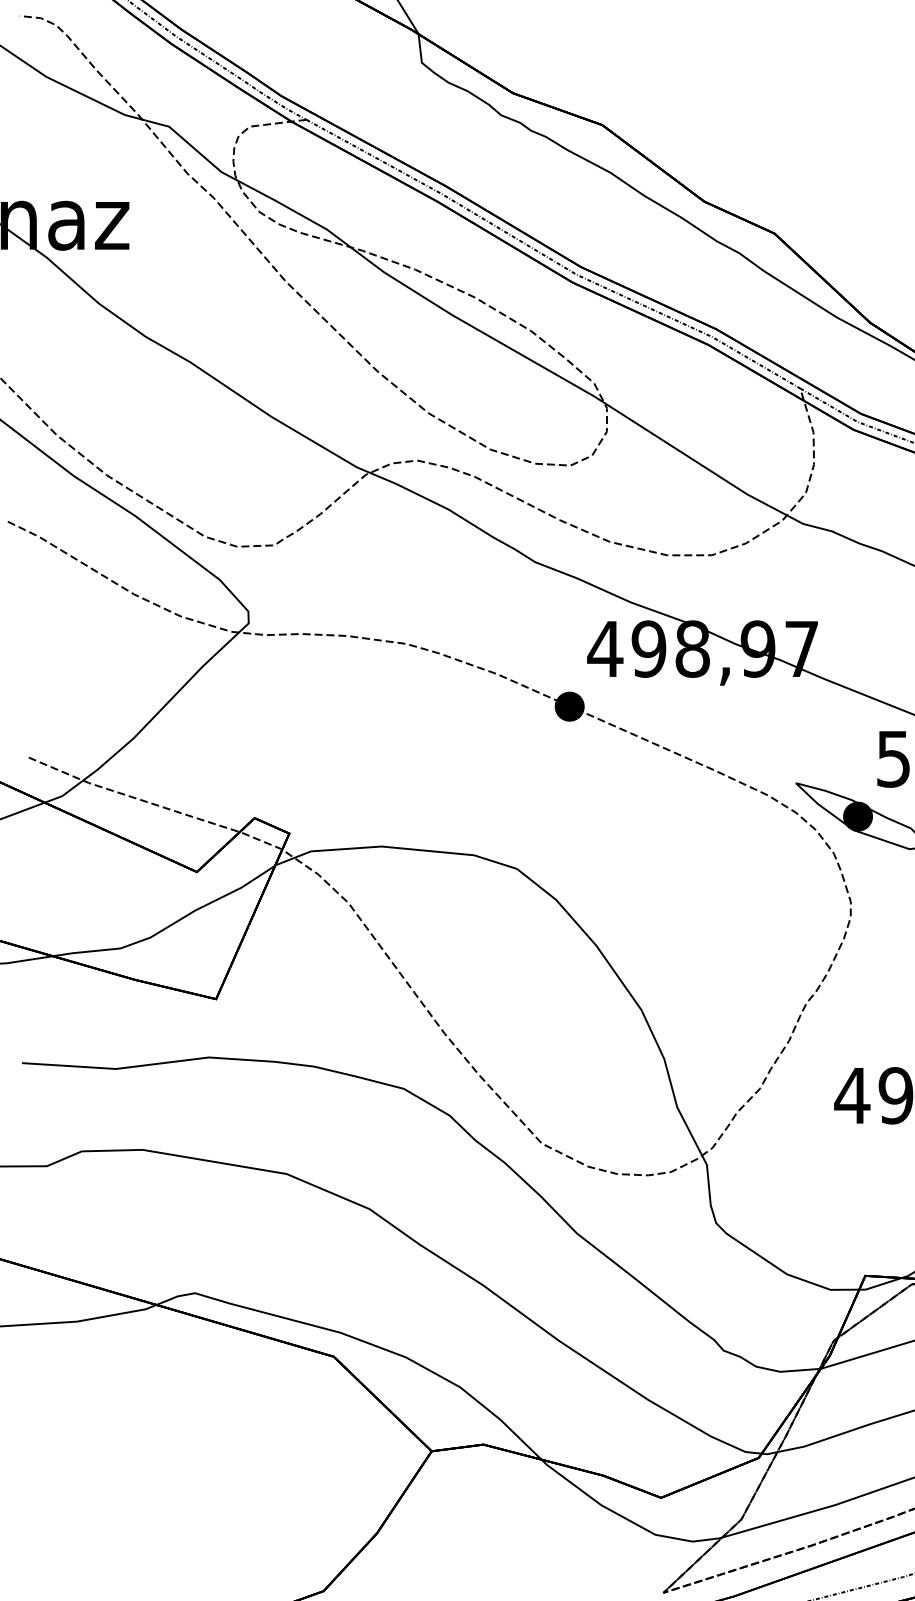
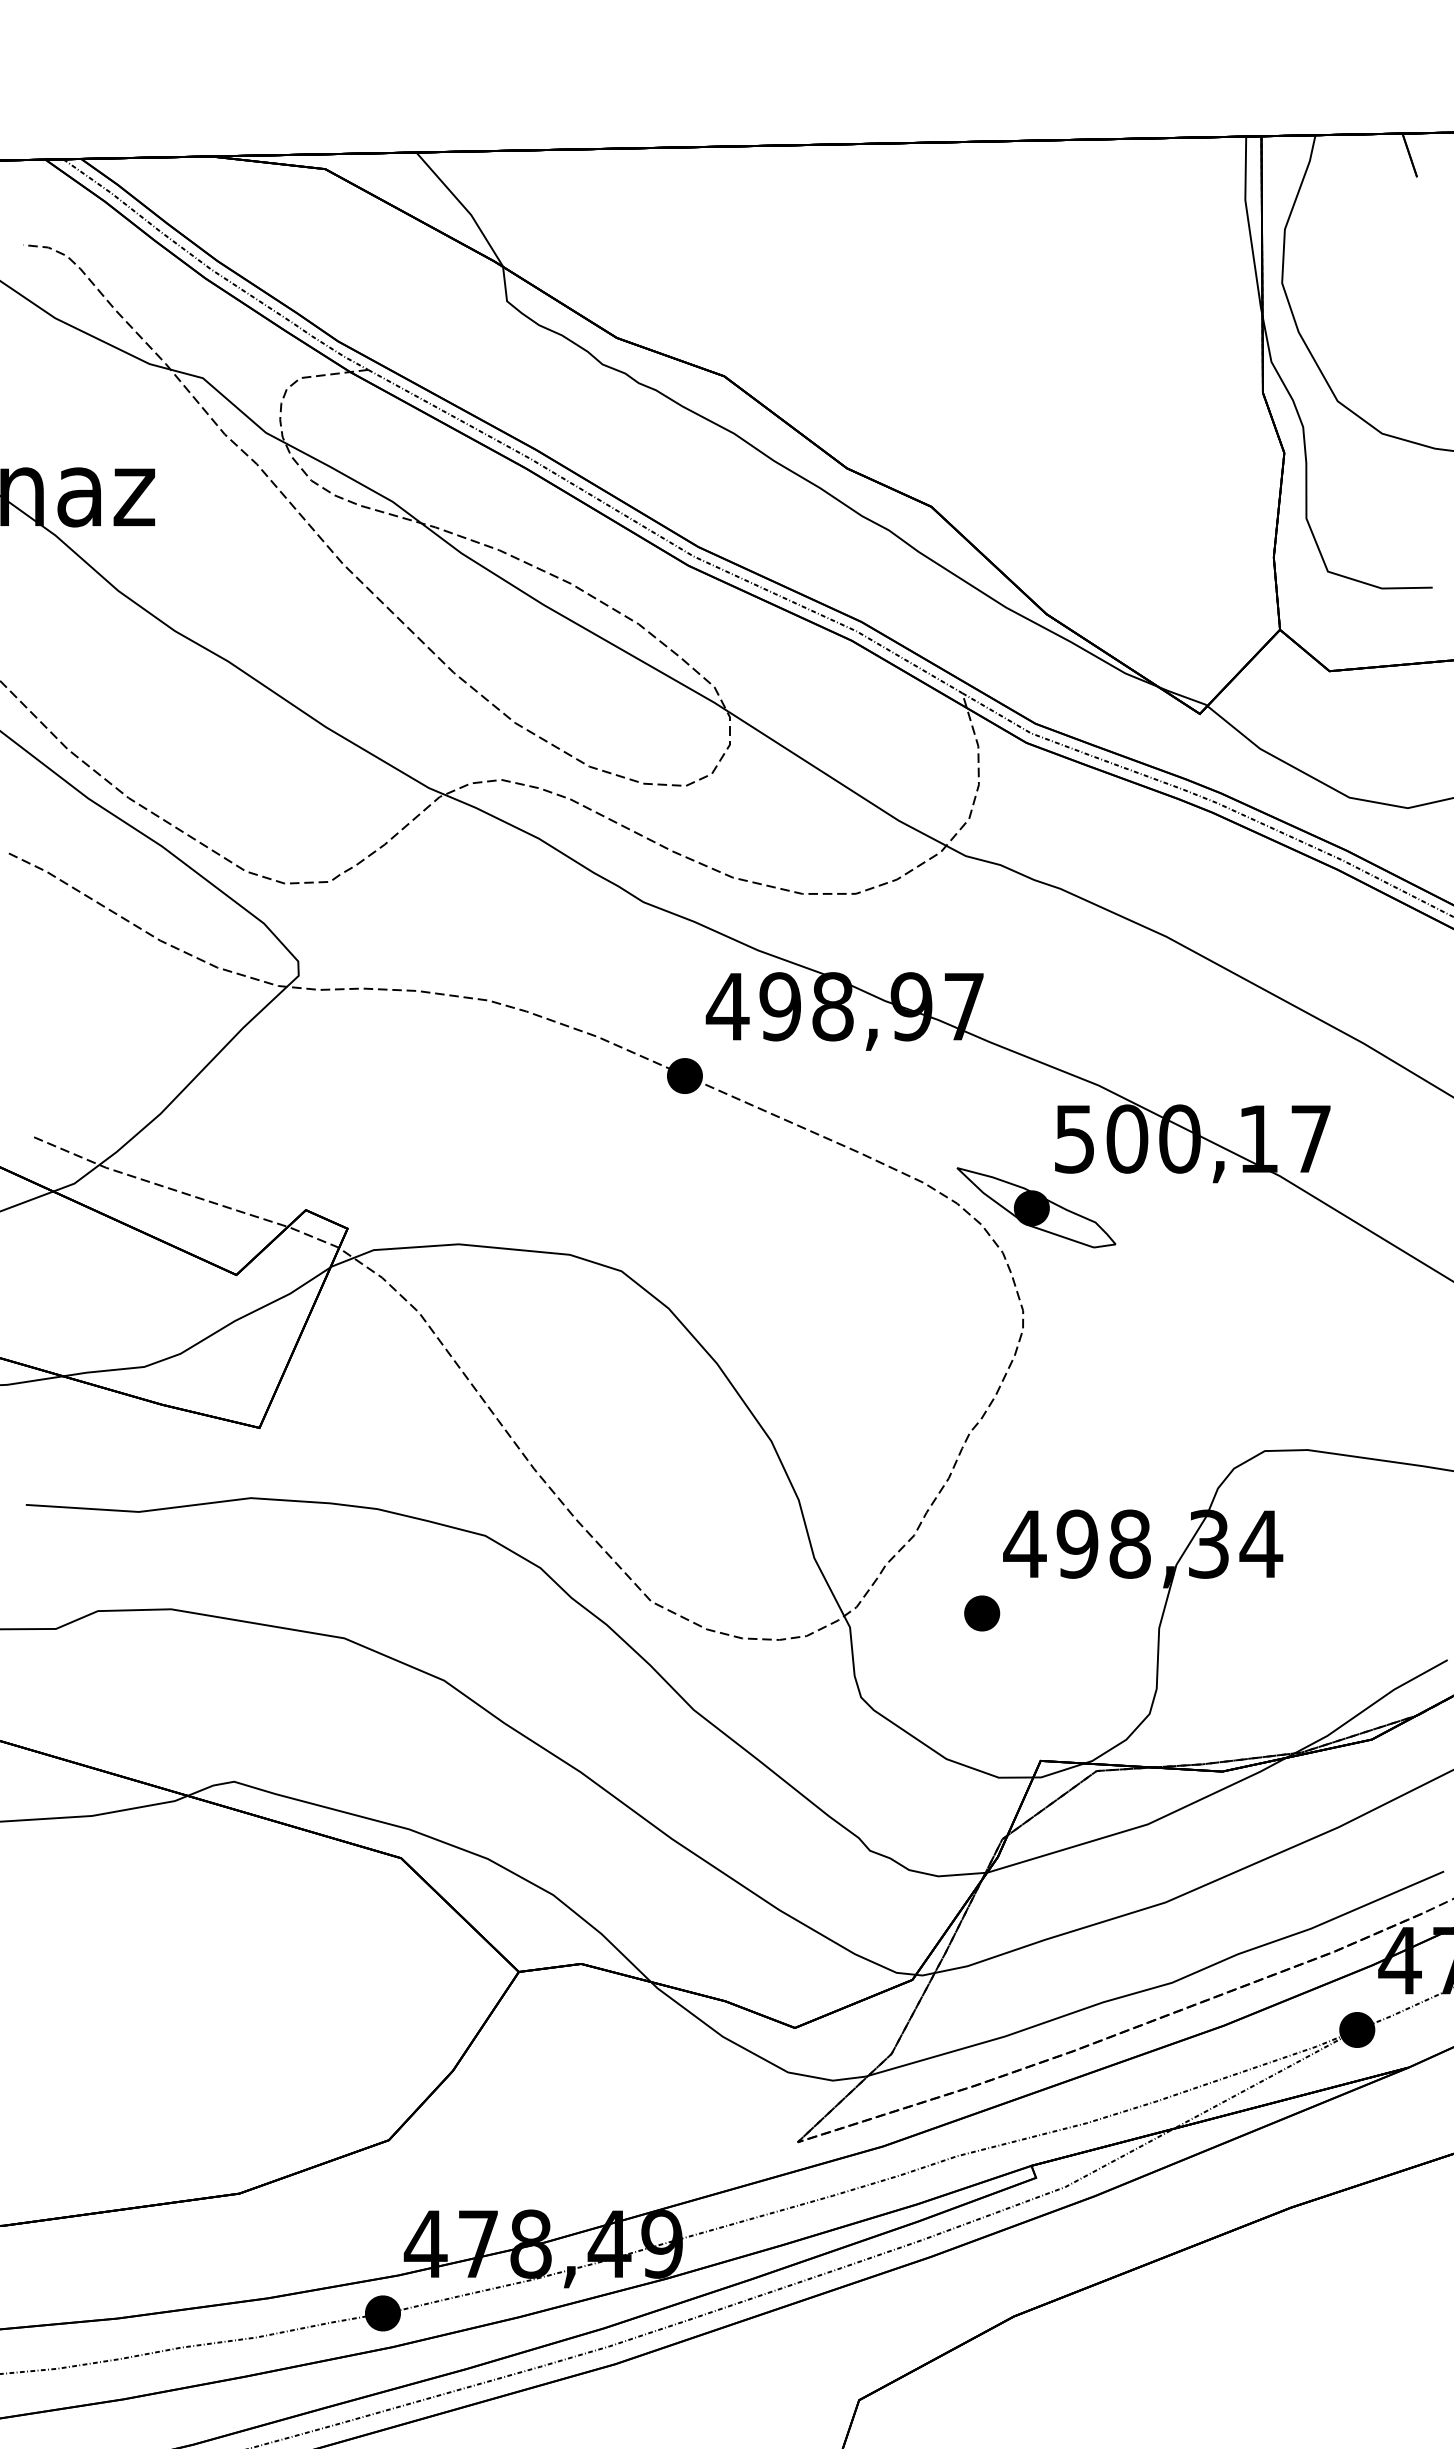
part: (817, 1153) -> (982, 1613), added

